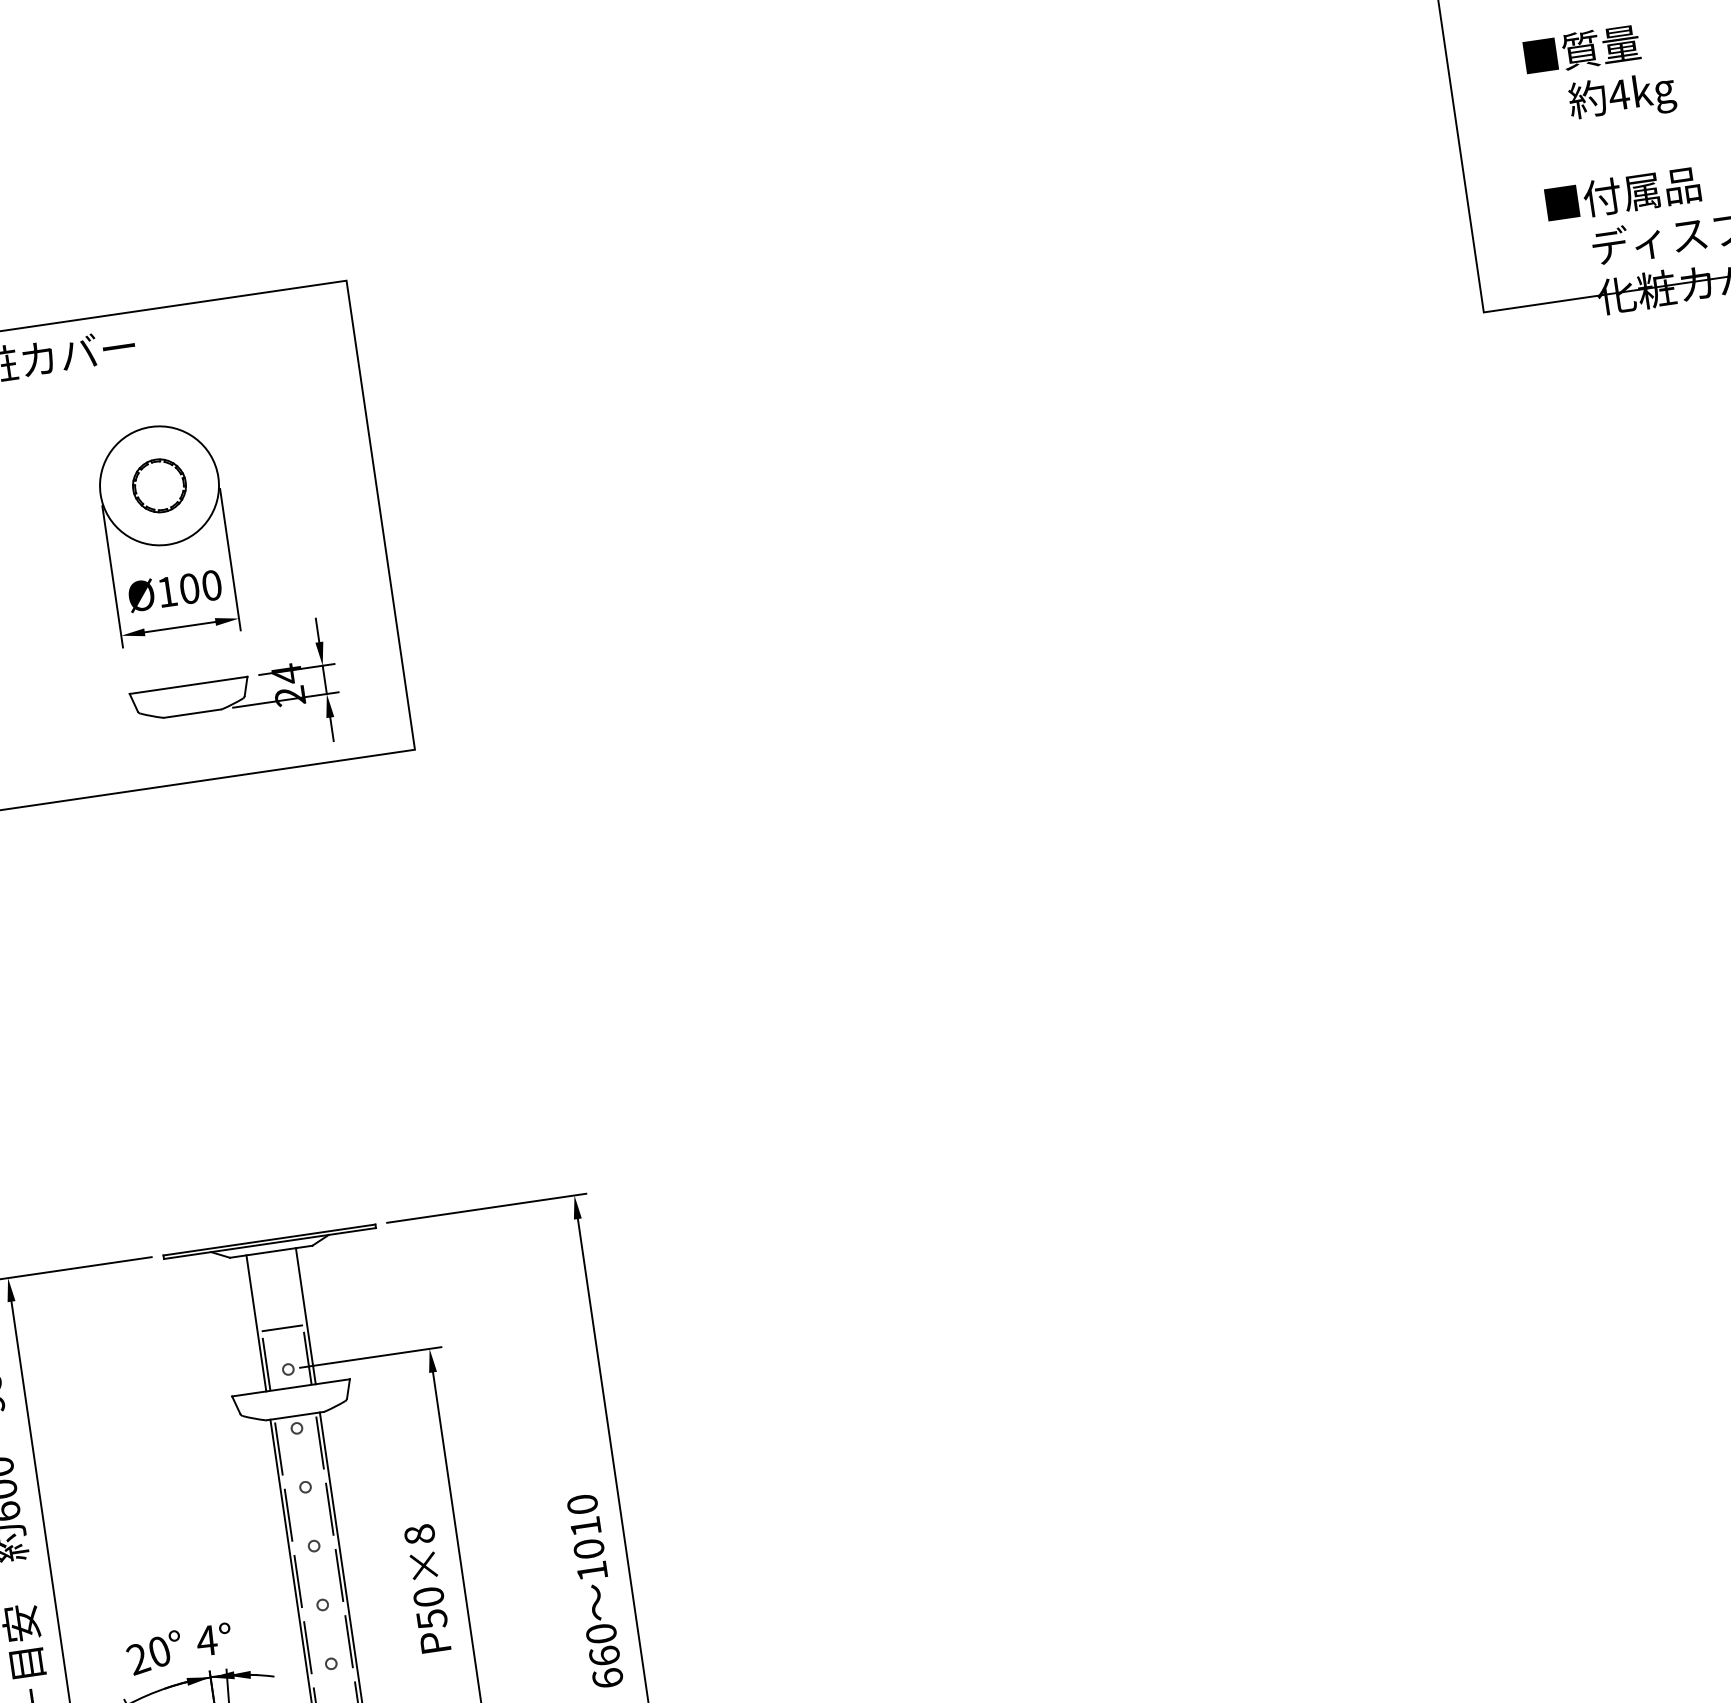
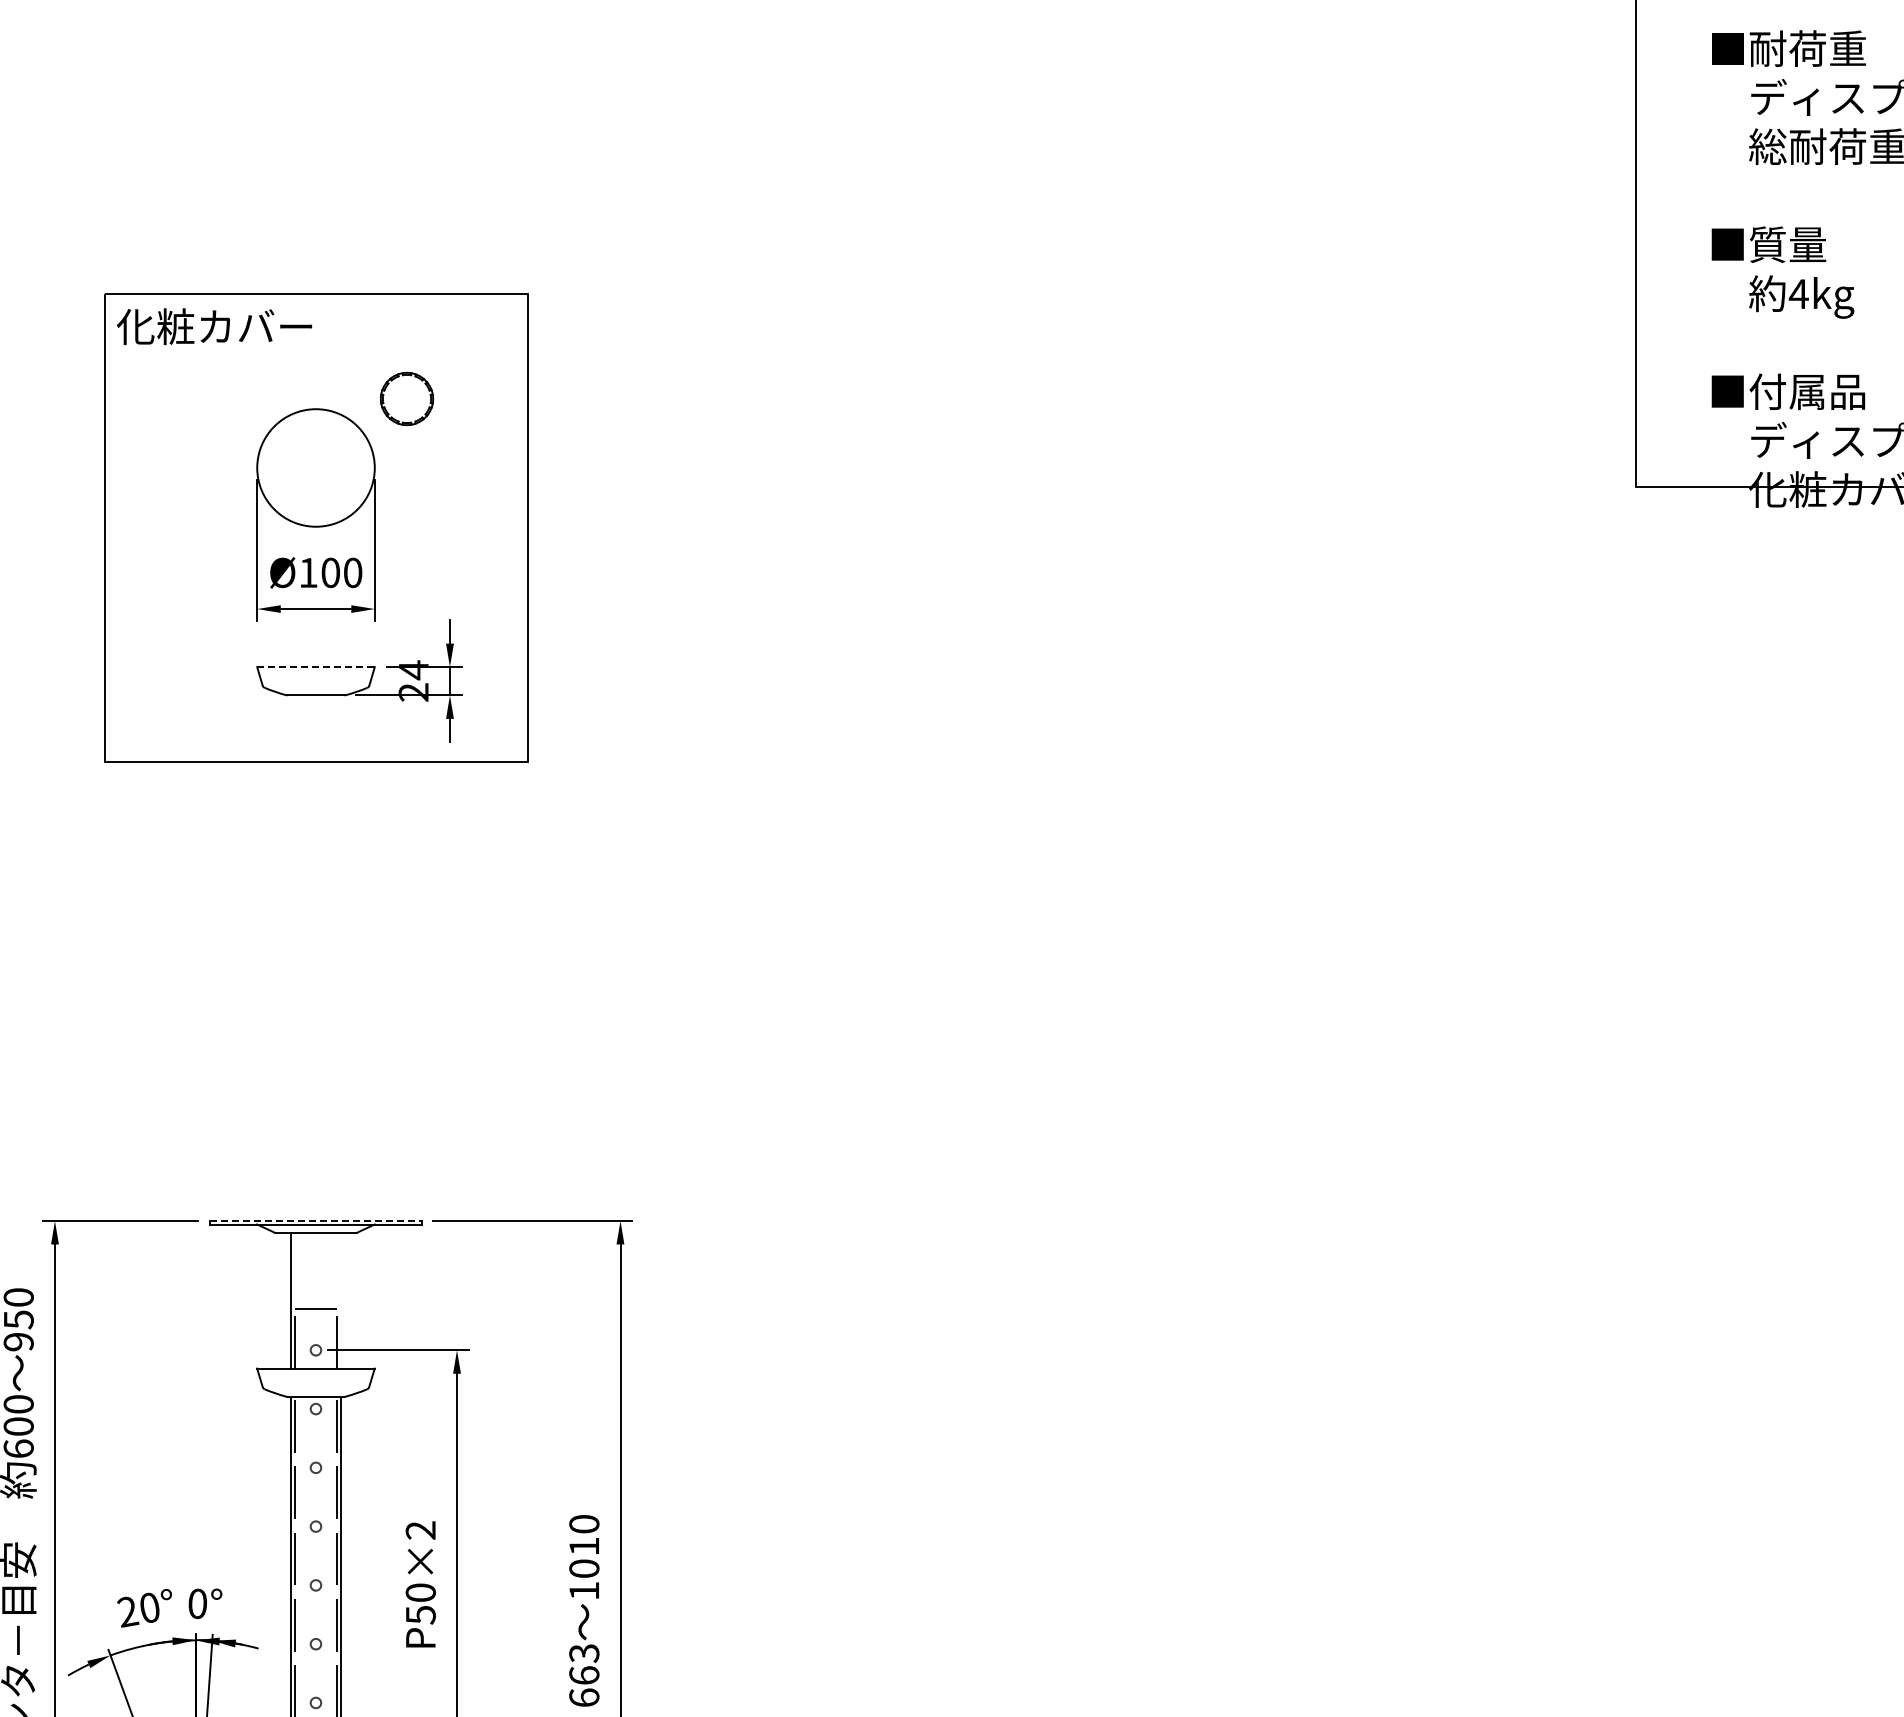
part: (159, 485) -> (407, 398), moved
line: (189, 685) -> (316, 667), solid -> dashed
line: (268, 1239) -> (315, 1220), solid -> dashed
line: (305, 1316) -> (340, 1300), removed
text: (419, 1534) -> (420, 1530), P50×8 -> P50×2
text: (601, 1633) -> (584, 1653), 660 -> 663
text: (206, 1640) -> (197, 1603), 4° -> 0°

